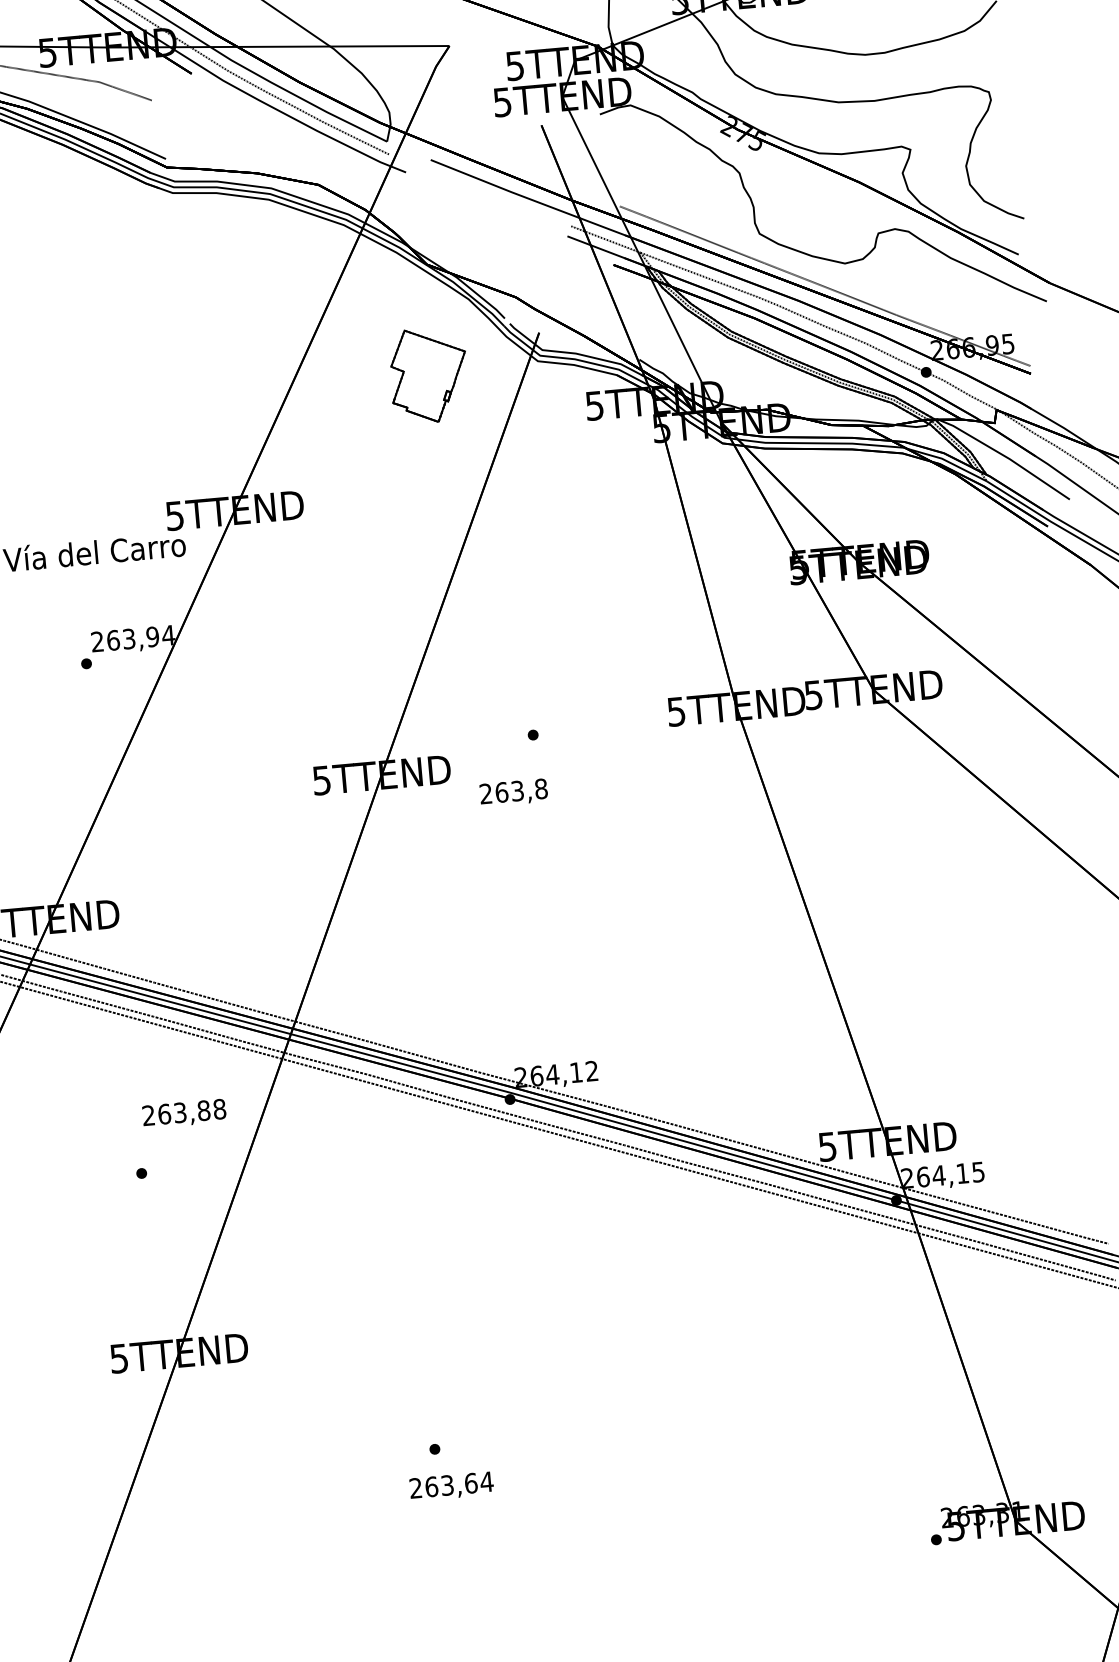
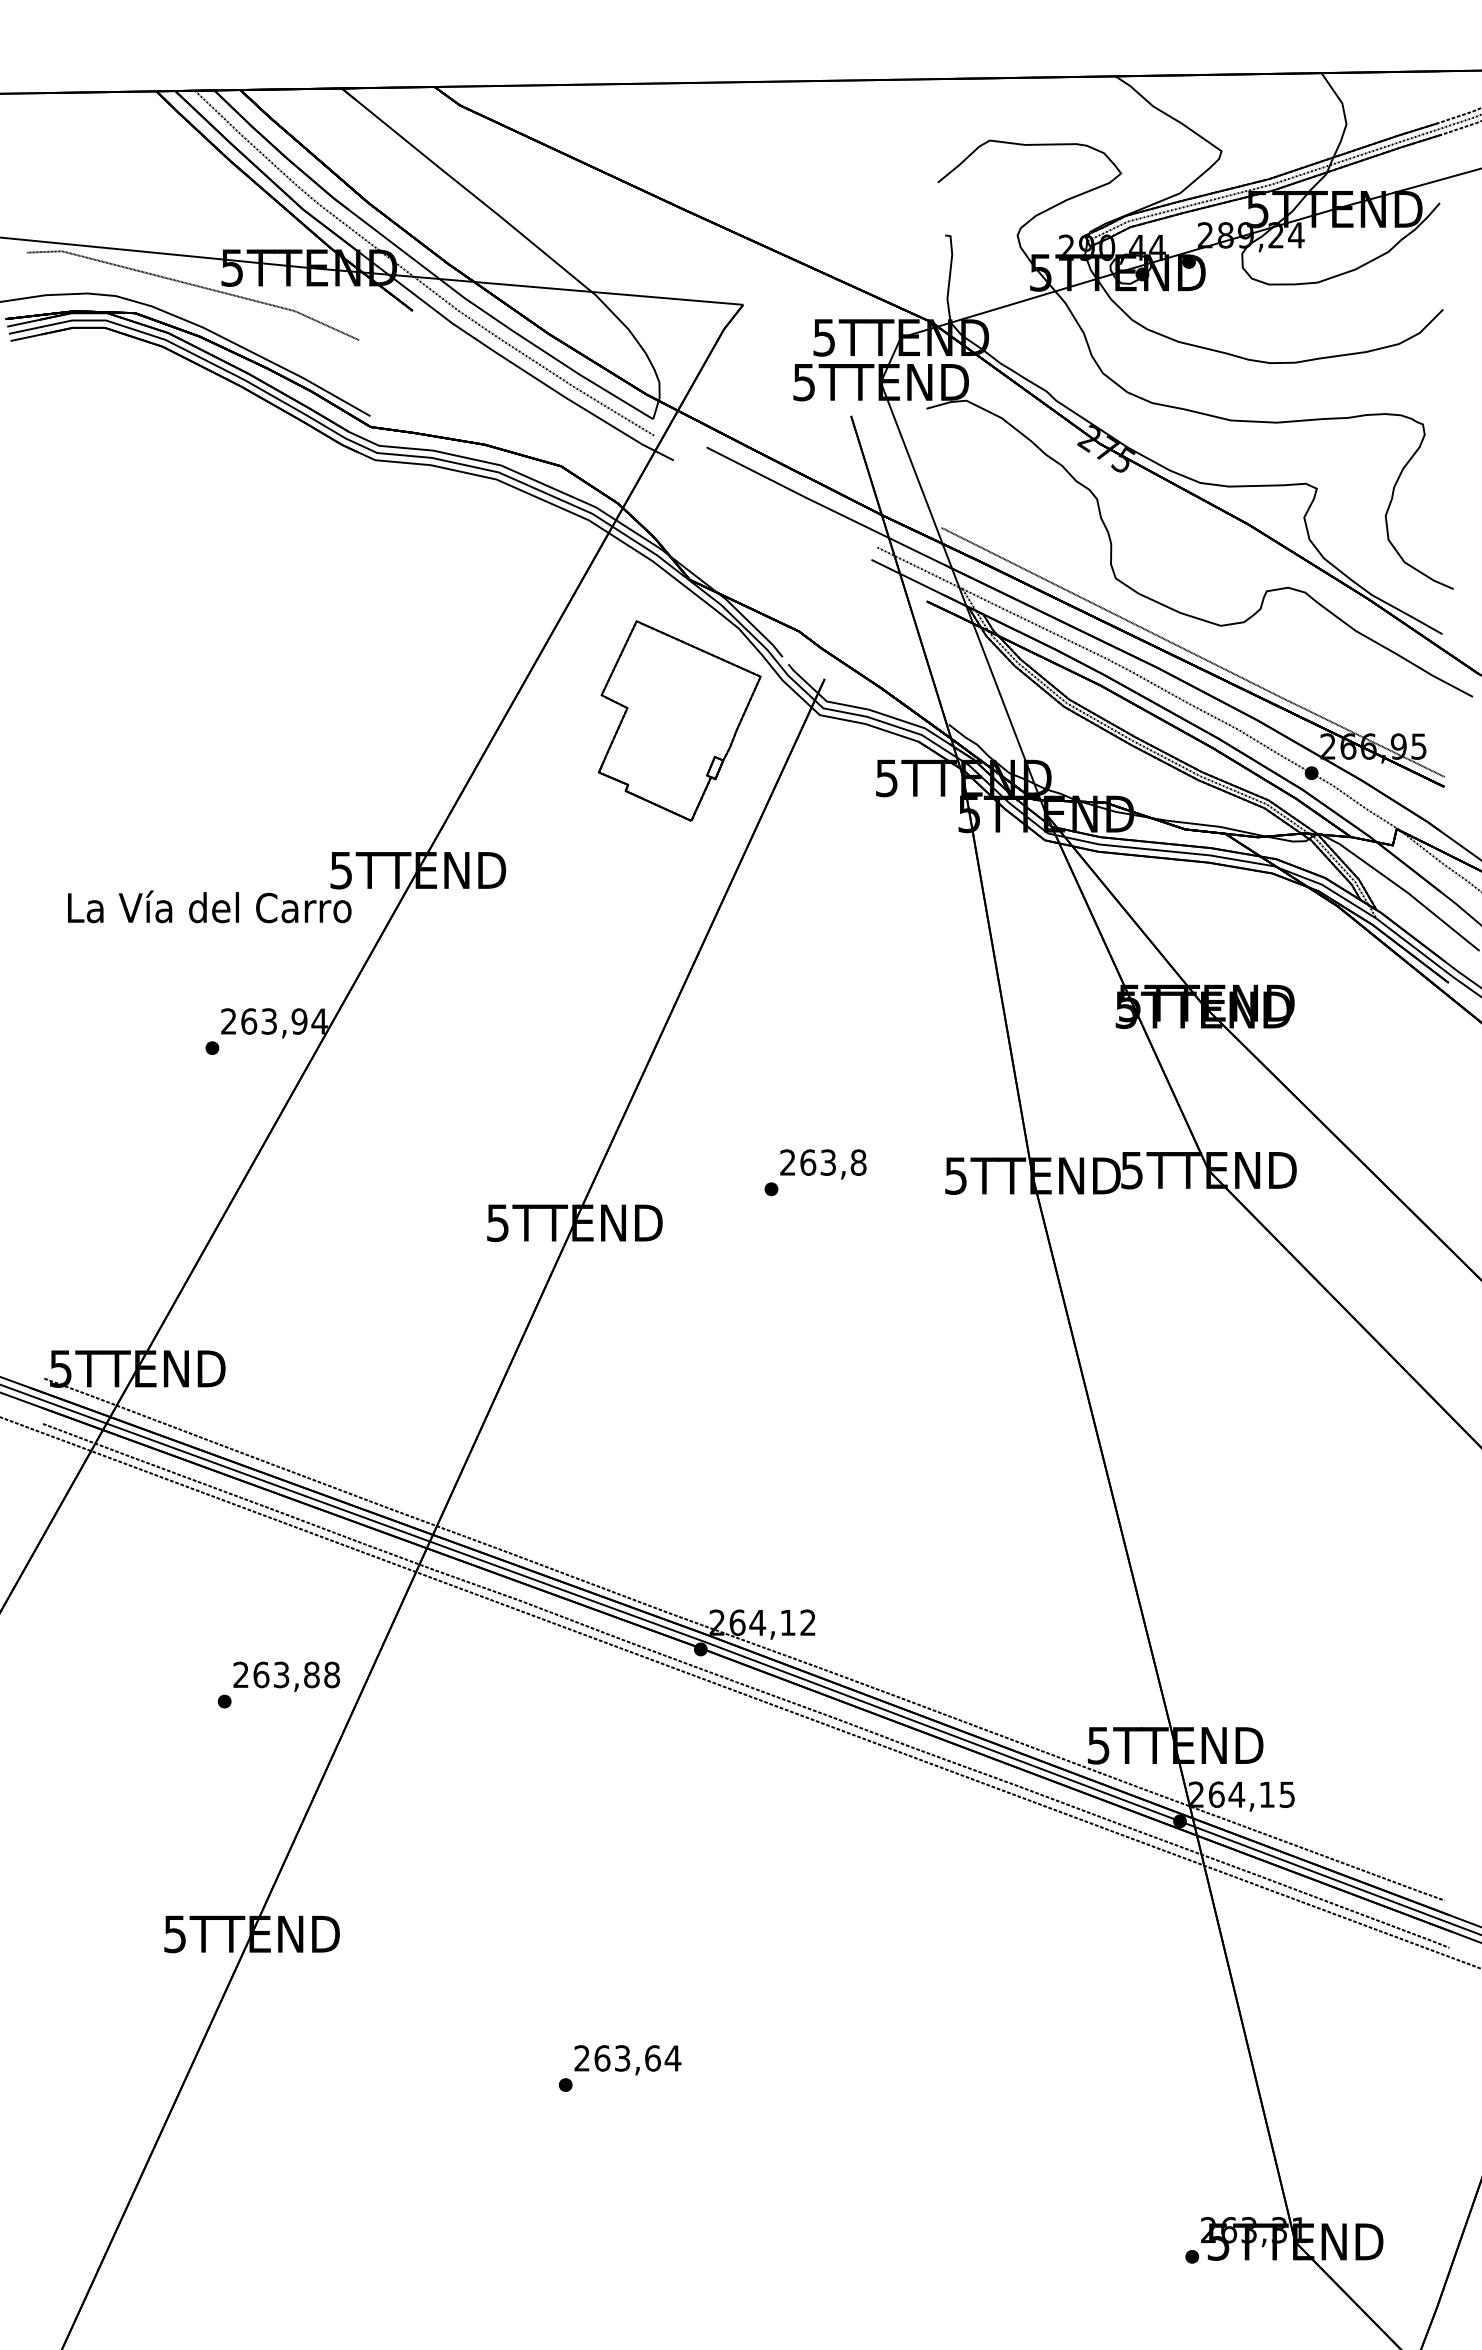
part: (428, 375) -> (679, 720), size x1.67
text: (513, 792) -> (823, 1164), moved
text: (184, 1113) -> (286, 1676), moved
text: (451, 1486) -> (627, 2060), moved

